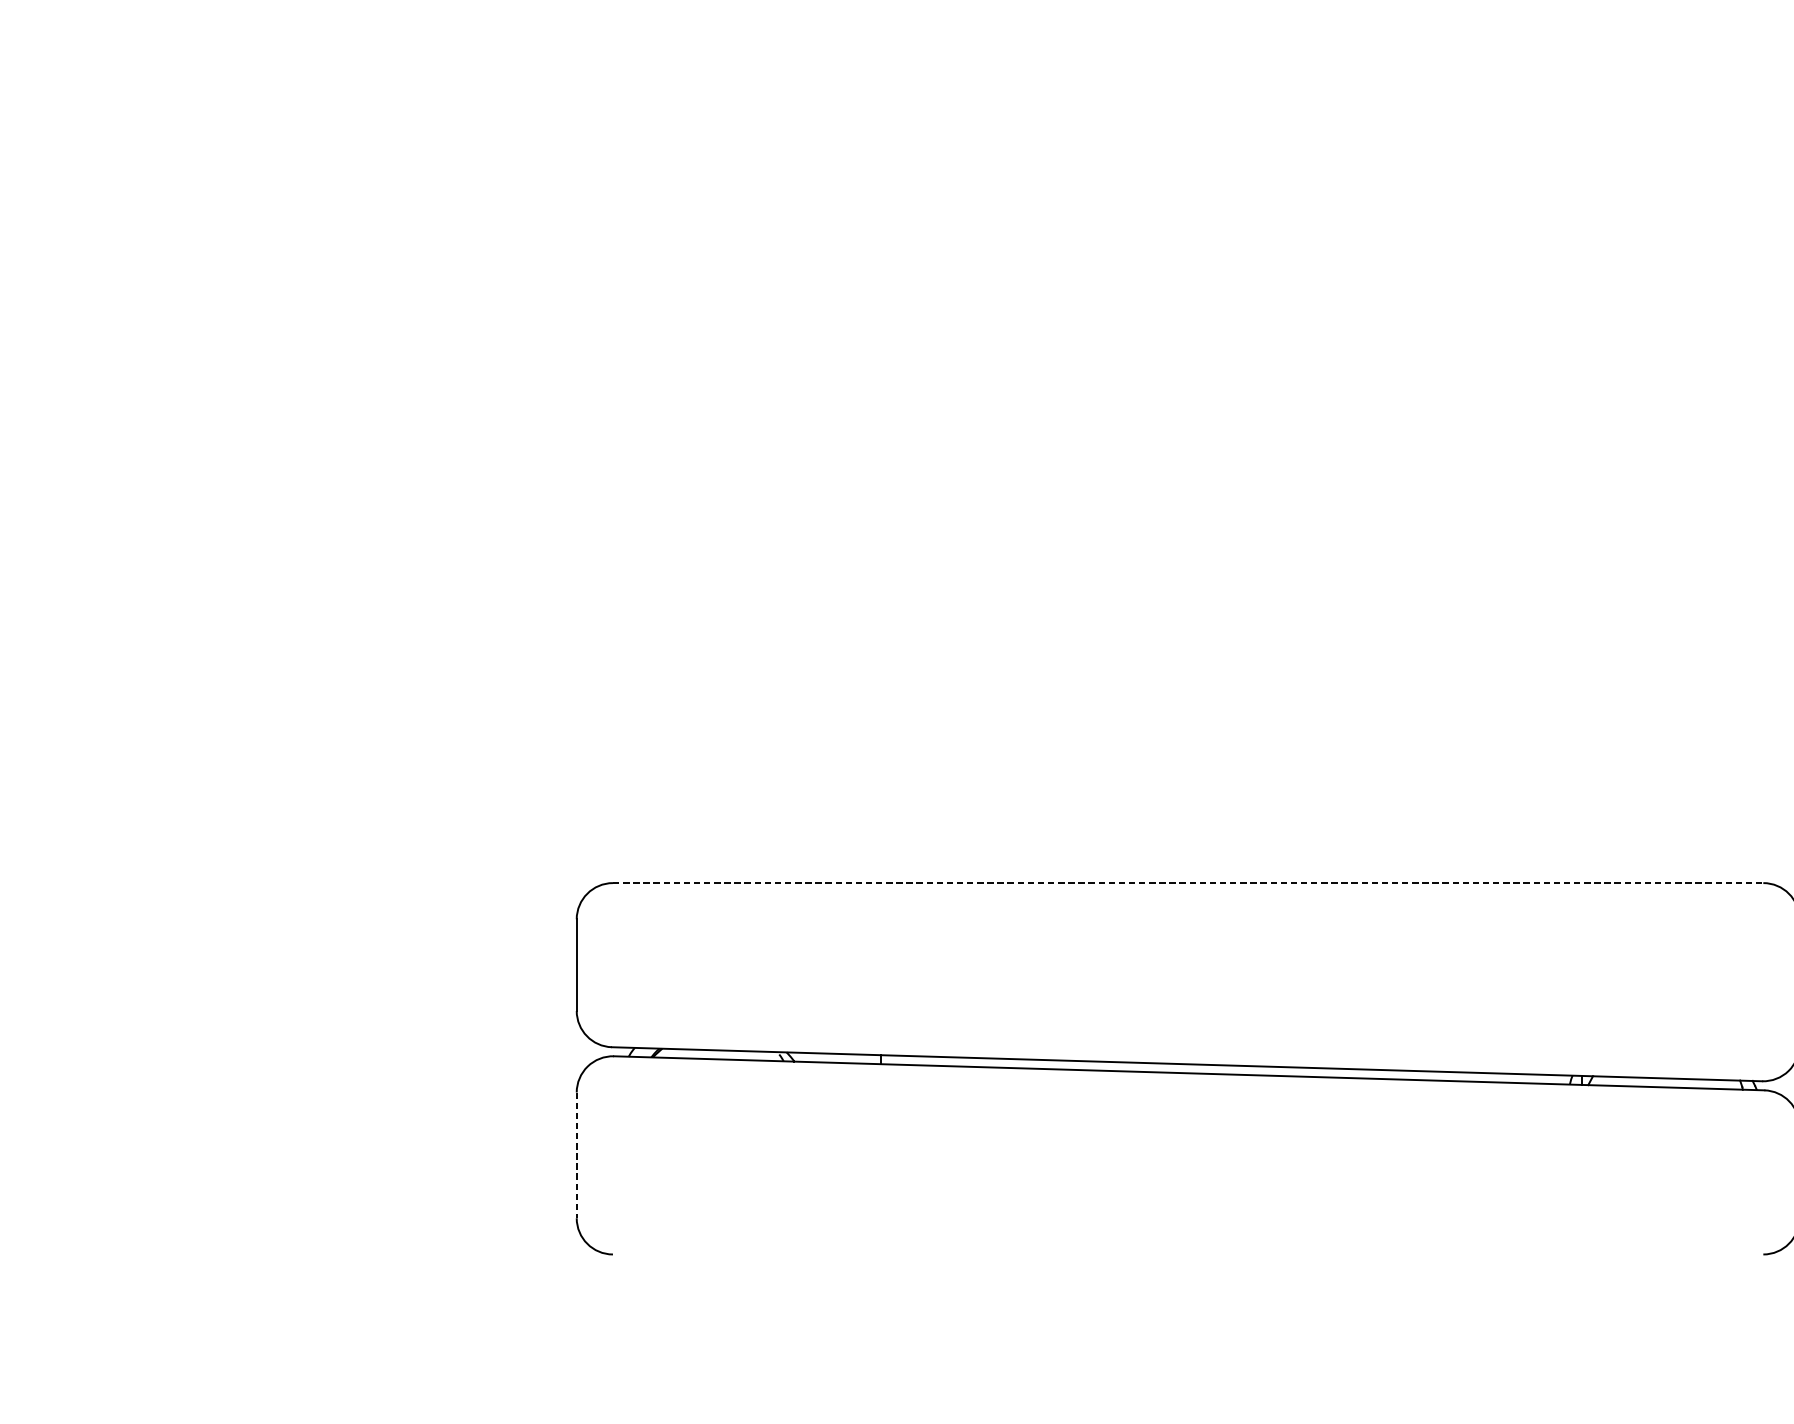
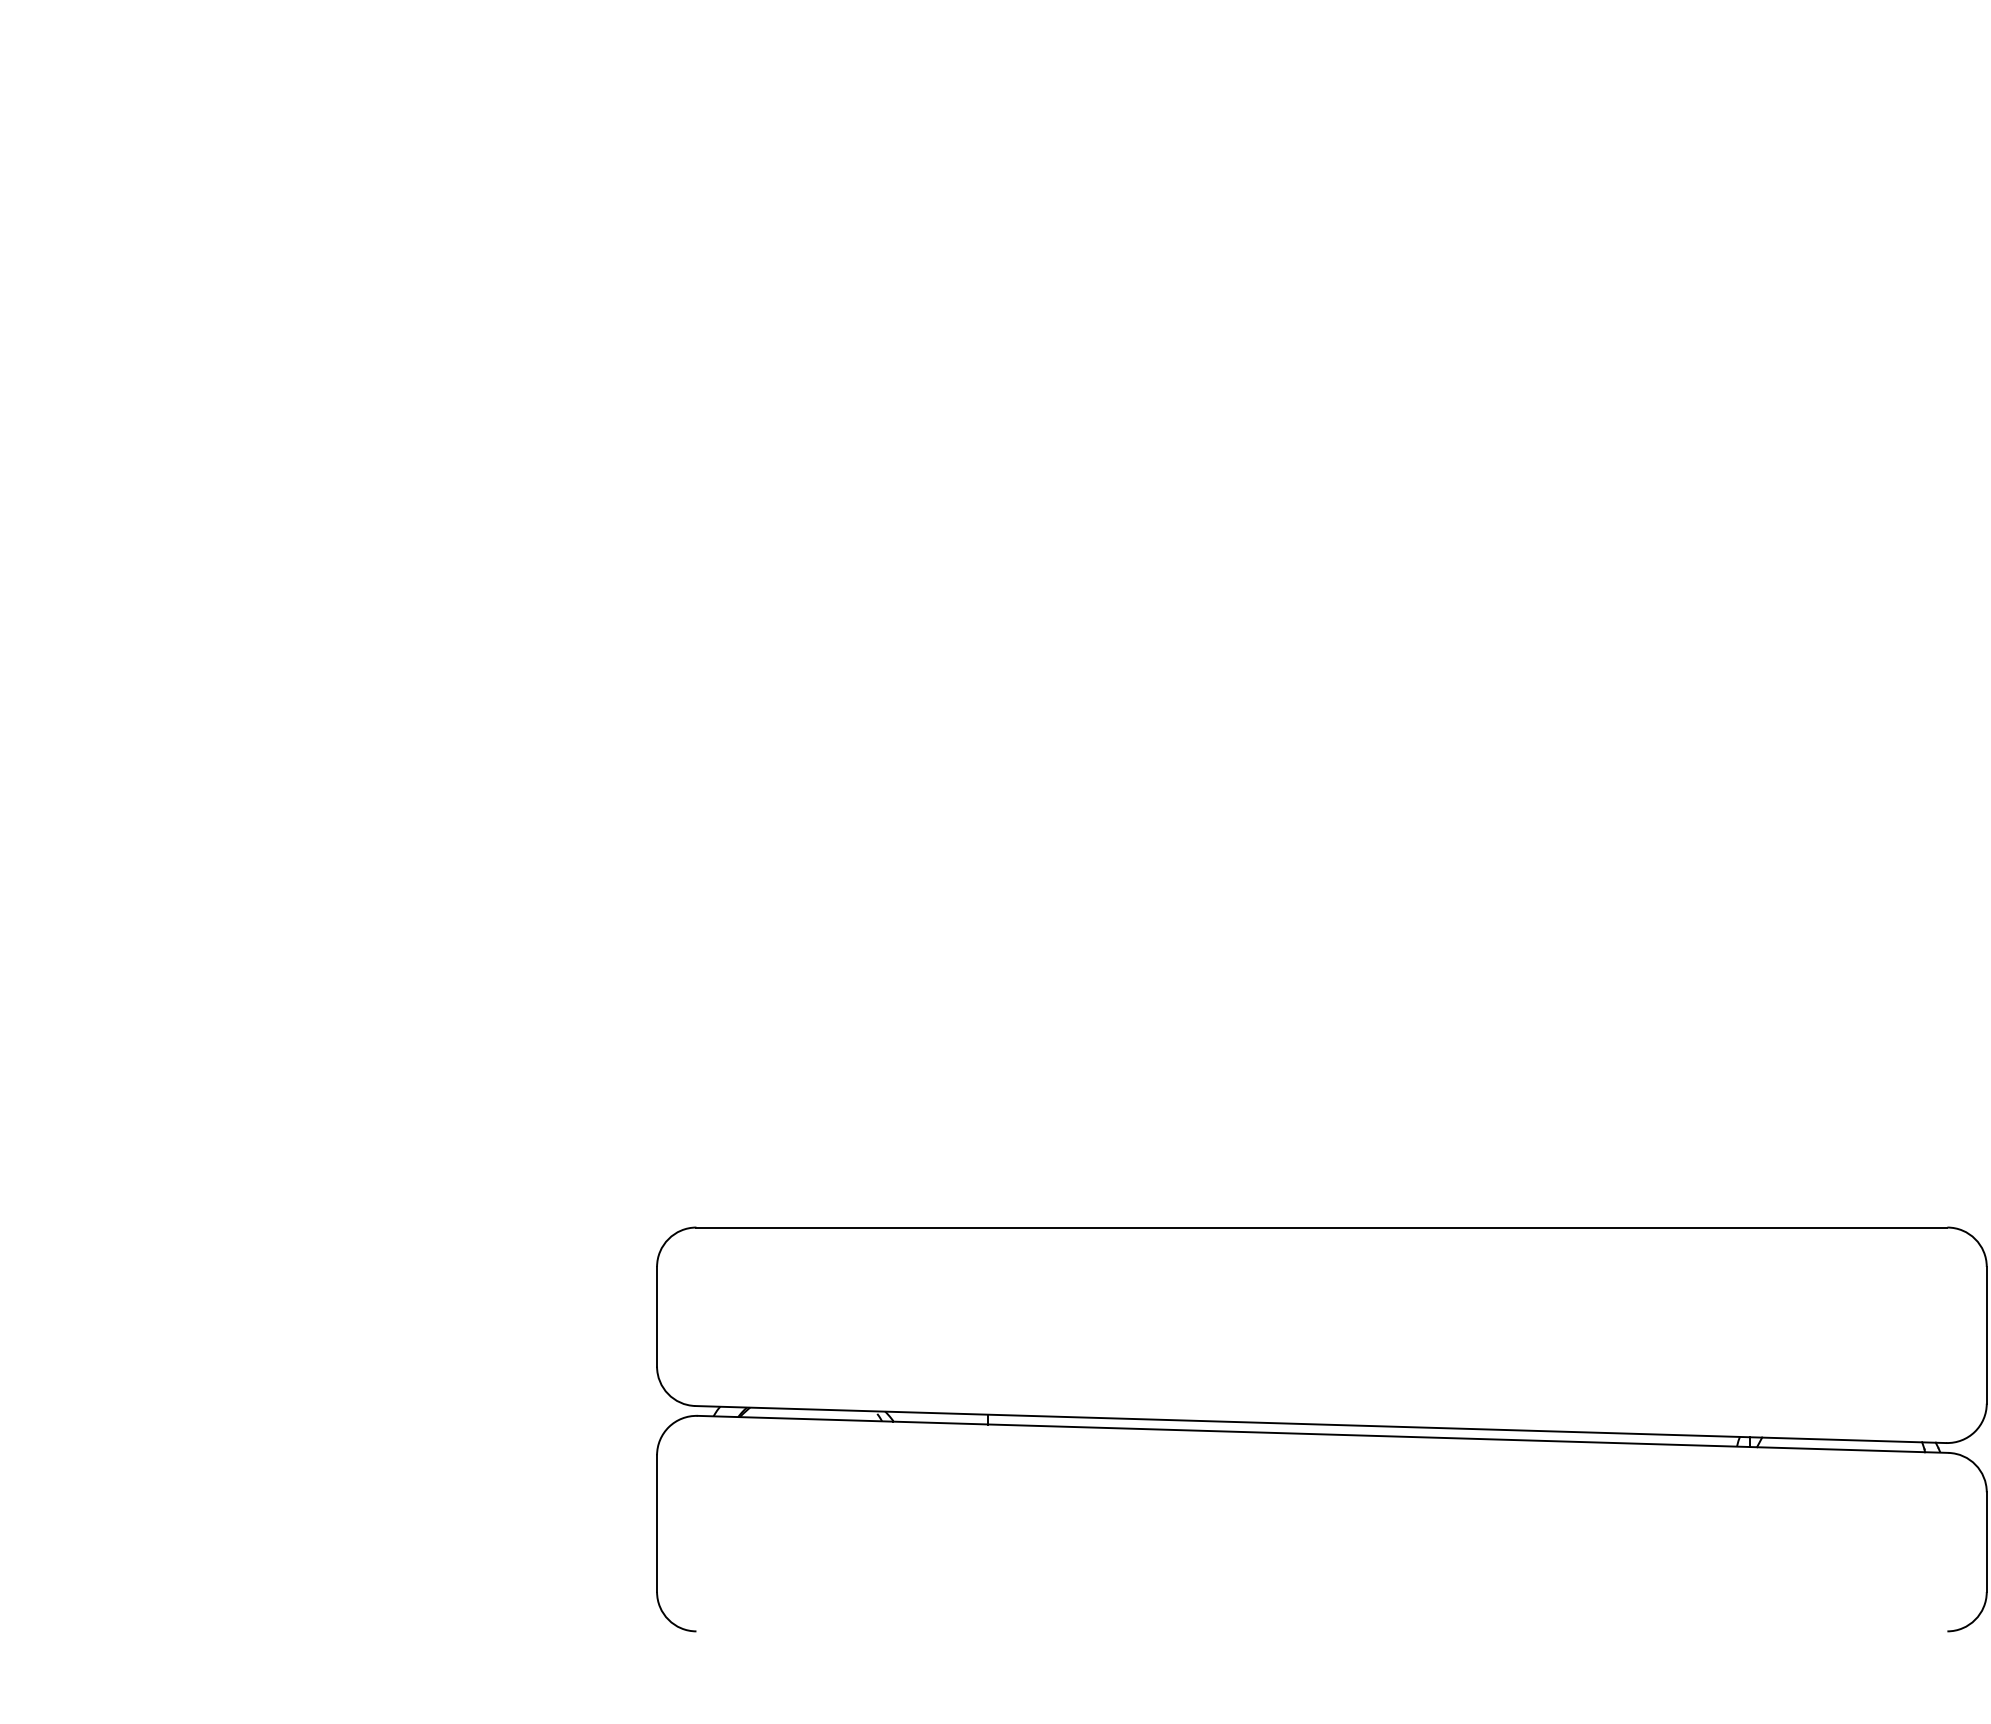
line: (1188, 883) -> (1322, 1227), dashed -> solid
line: (577, 1156) -> (657, 1524), dashed -> solid

